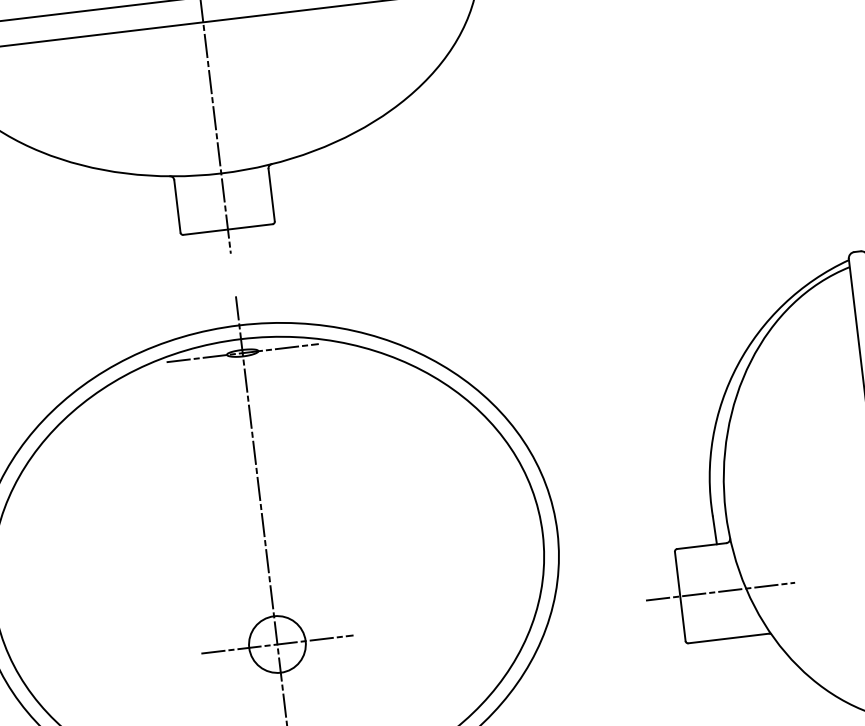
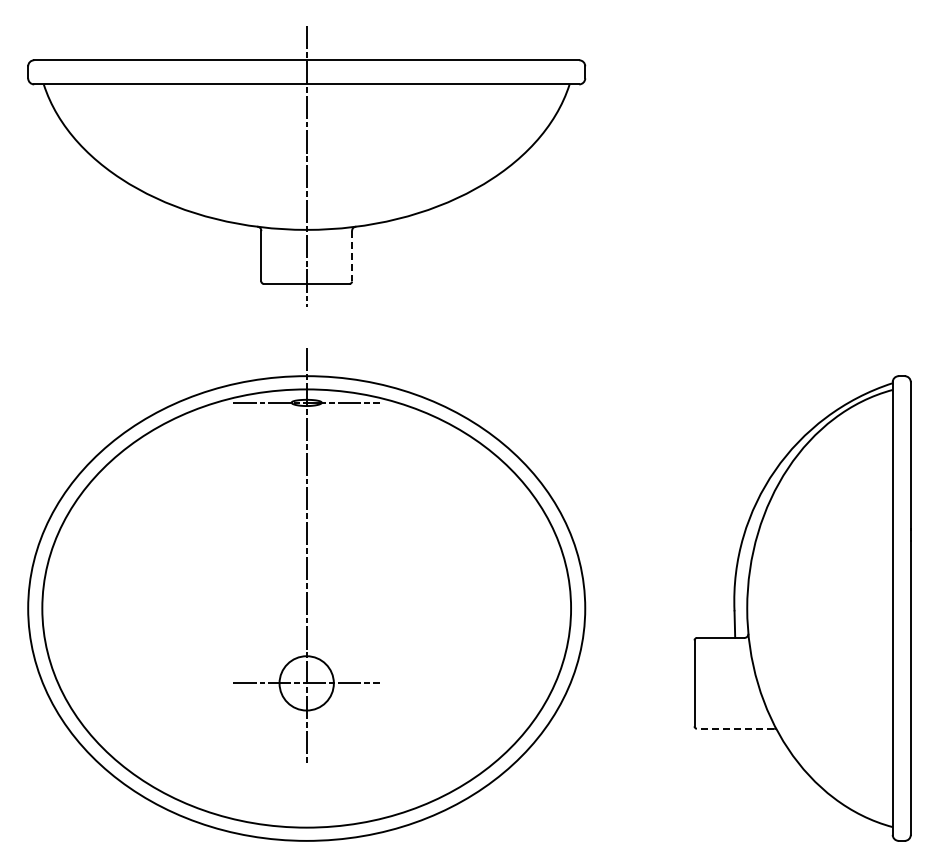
line: (272, 195) -> (352, 256), solid -> dashed
line: (720, 591) -> (733, 683), removed
line: (728, 638) -> (735, 728), solid -> dashed

